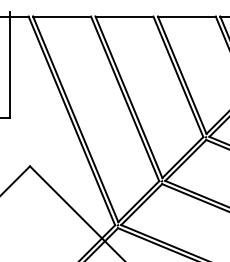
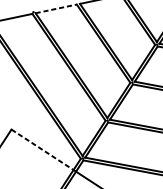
line: (124, 16) -> (56, 8), solid -> dashed
line: (67, 203) -> (43, 150), solid -> dashed

